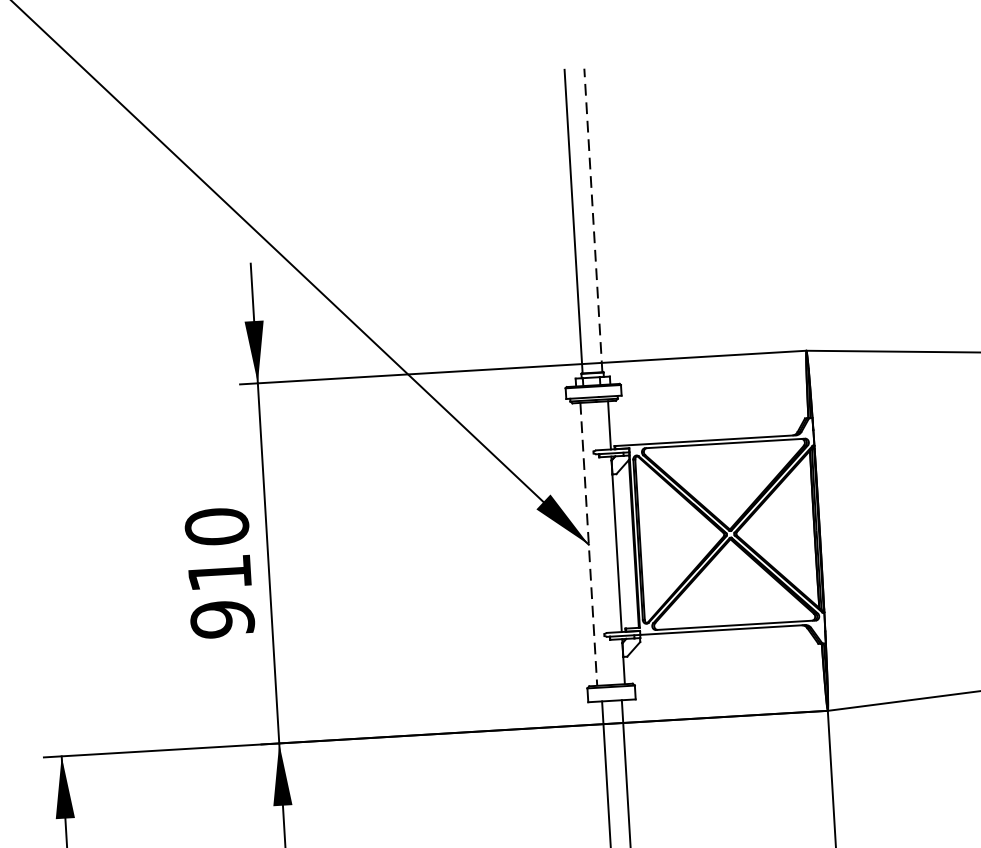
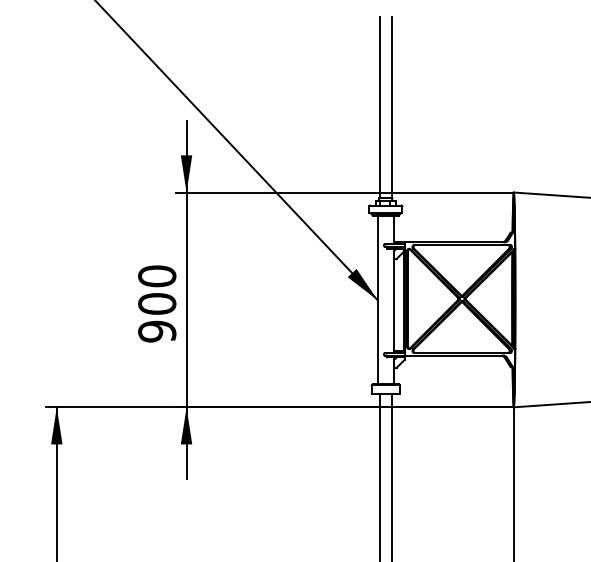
line: (592, 220) -> (391, 107), dashed -> solid
line: (588, 545) -> (377, 300), dashed -> solid
text: (220, 572) -> (157, 303), 910 -> 900

